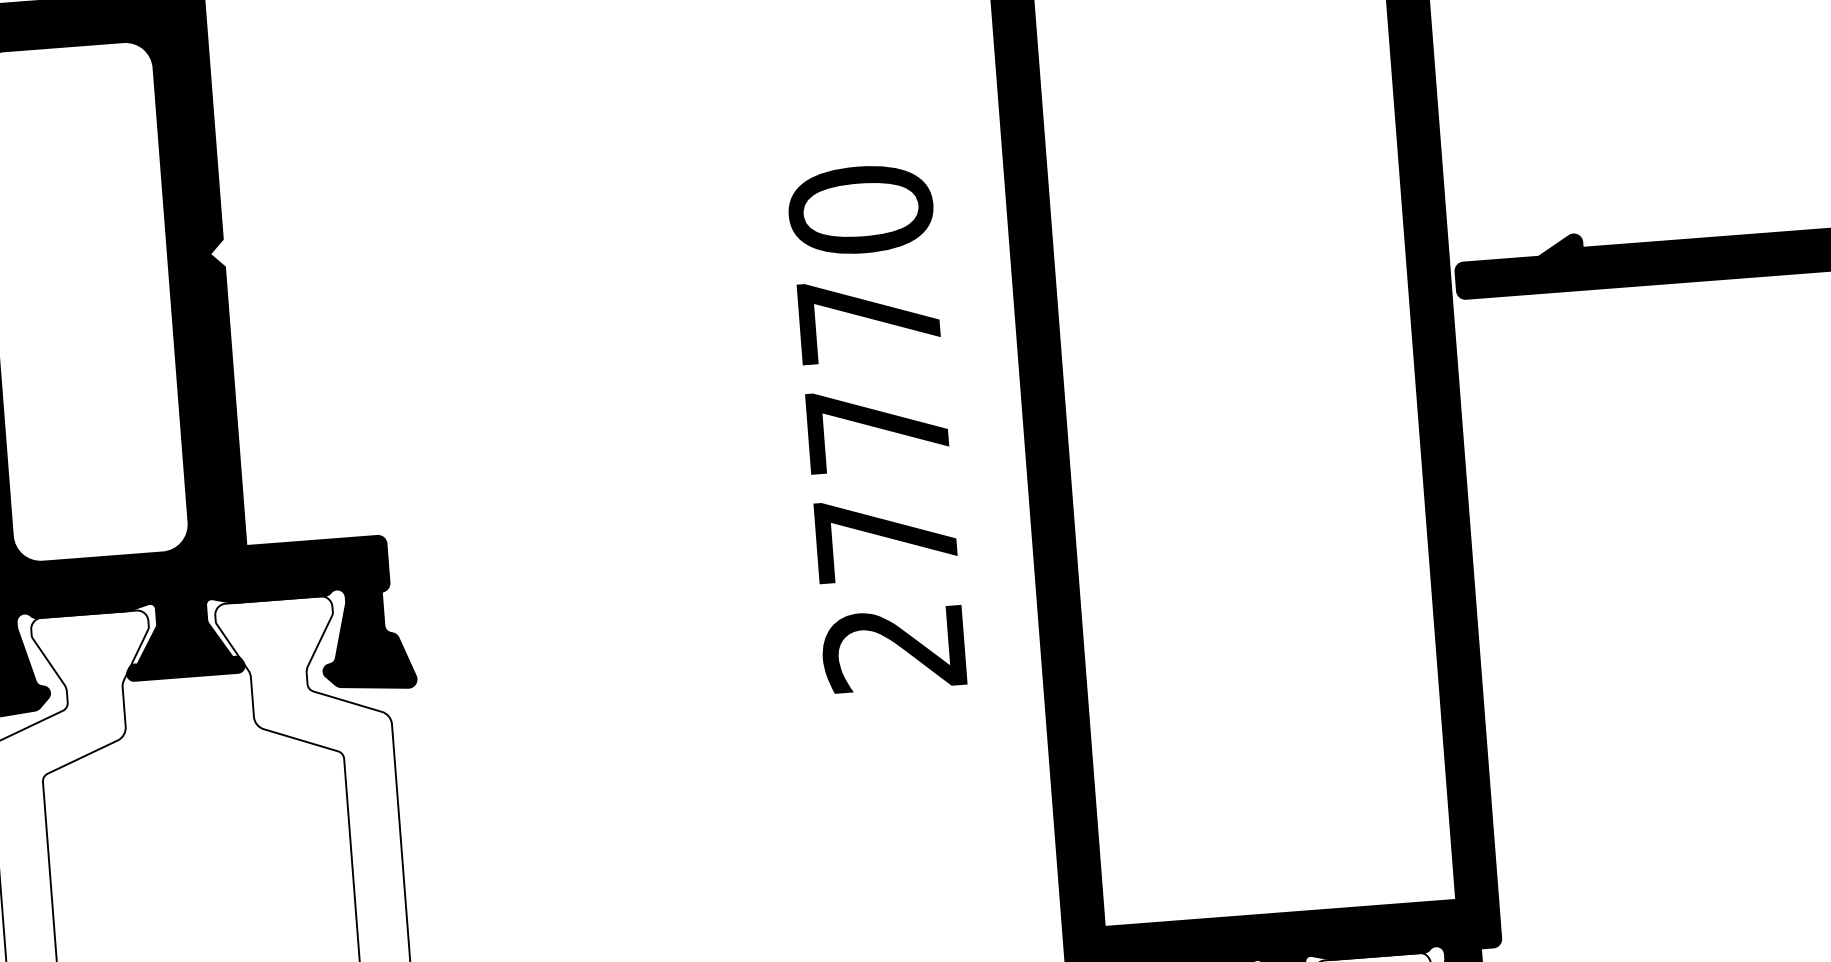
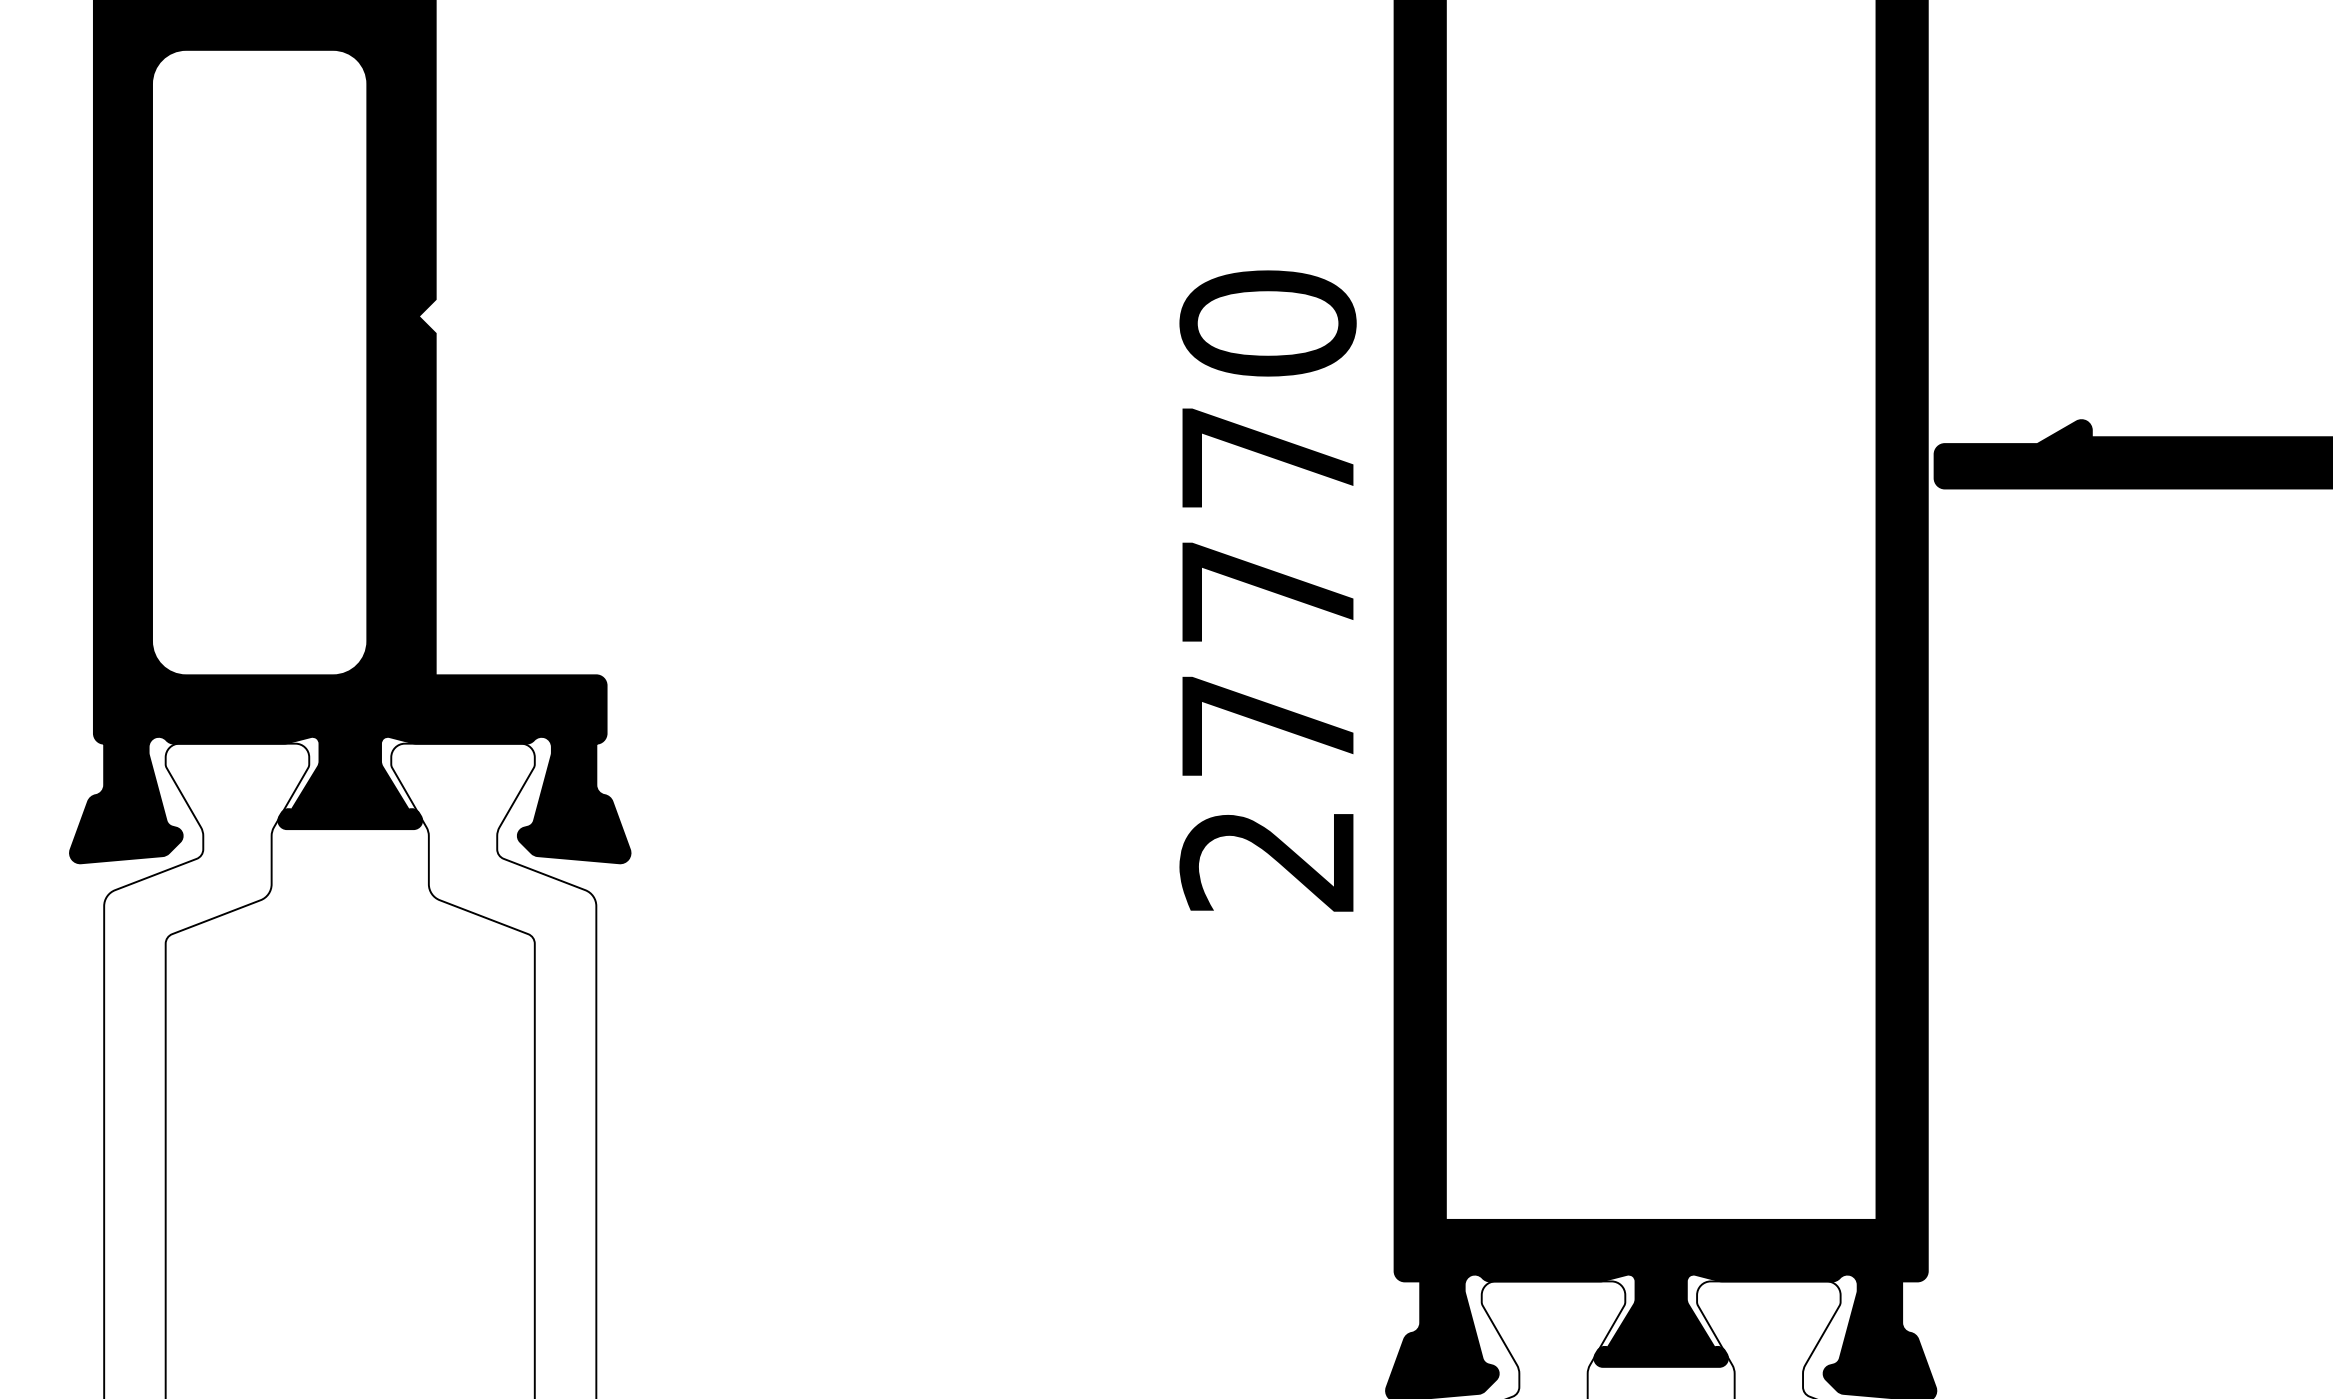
text: (877, 427) -> (1267, 590), moved

